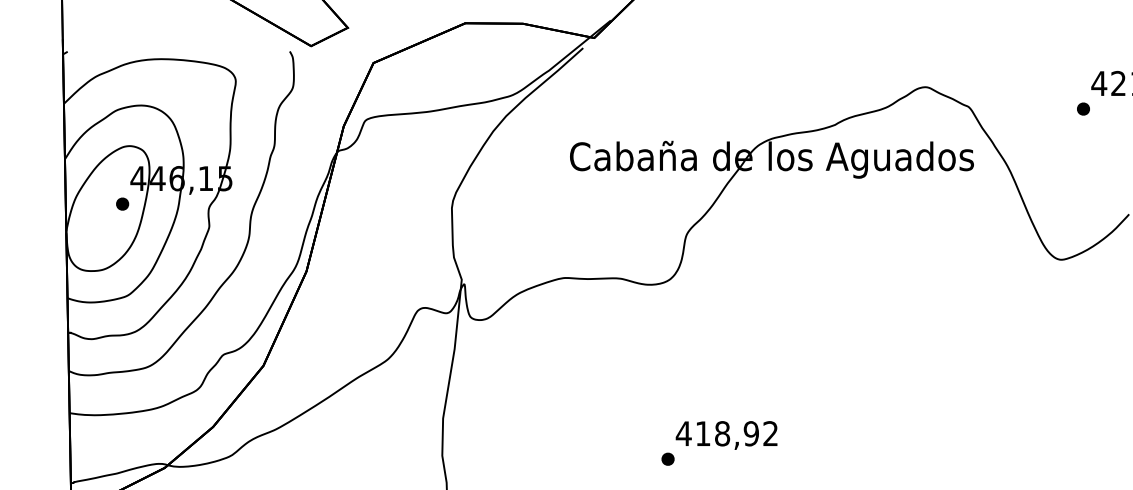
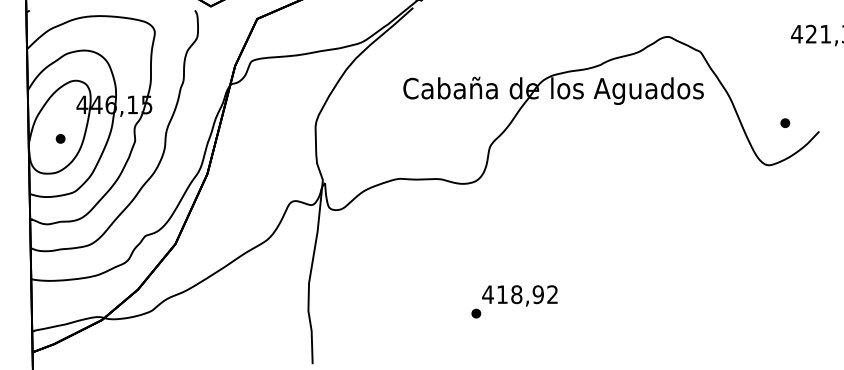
part: (1083, 108) -> (785, 122), moved
part: (122, 203) -> (60, 138), moved

